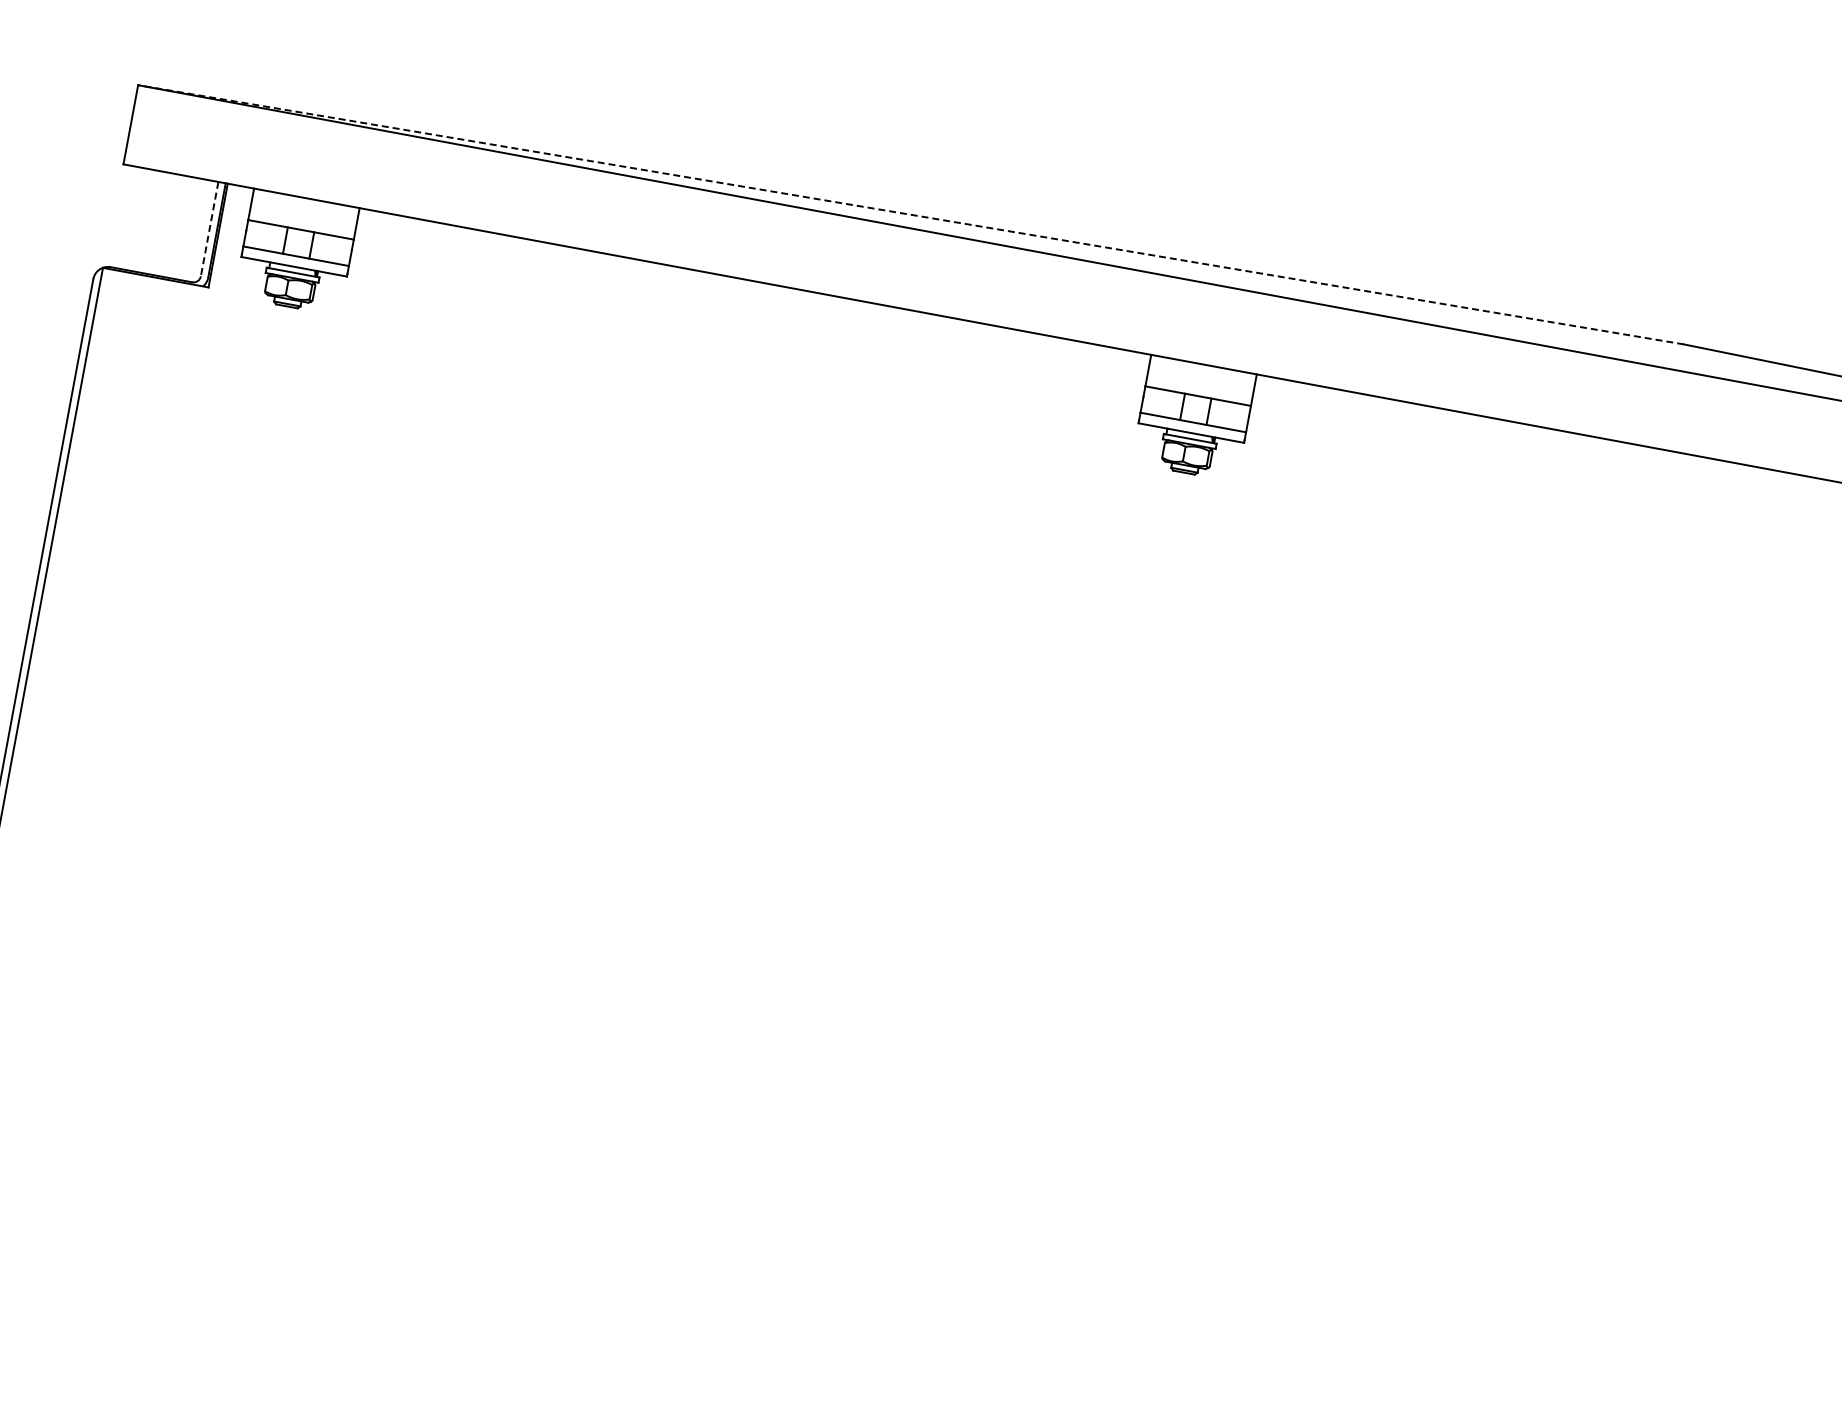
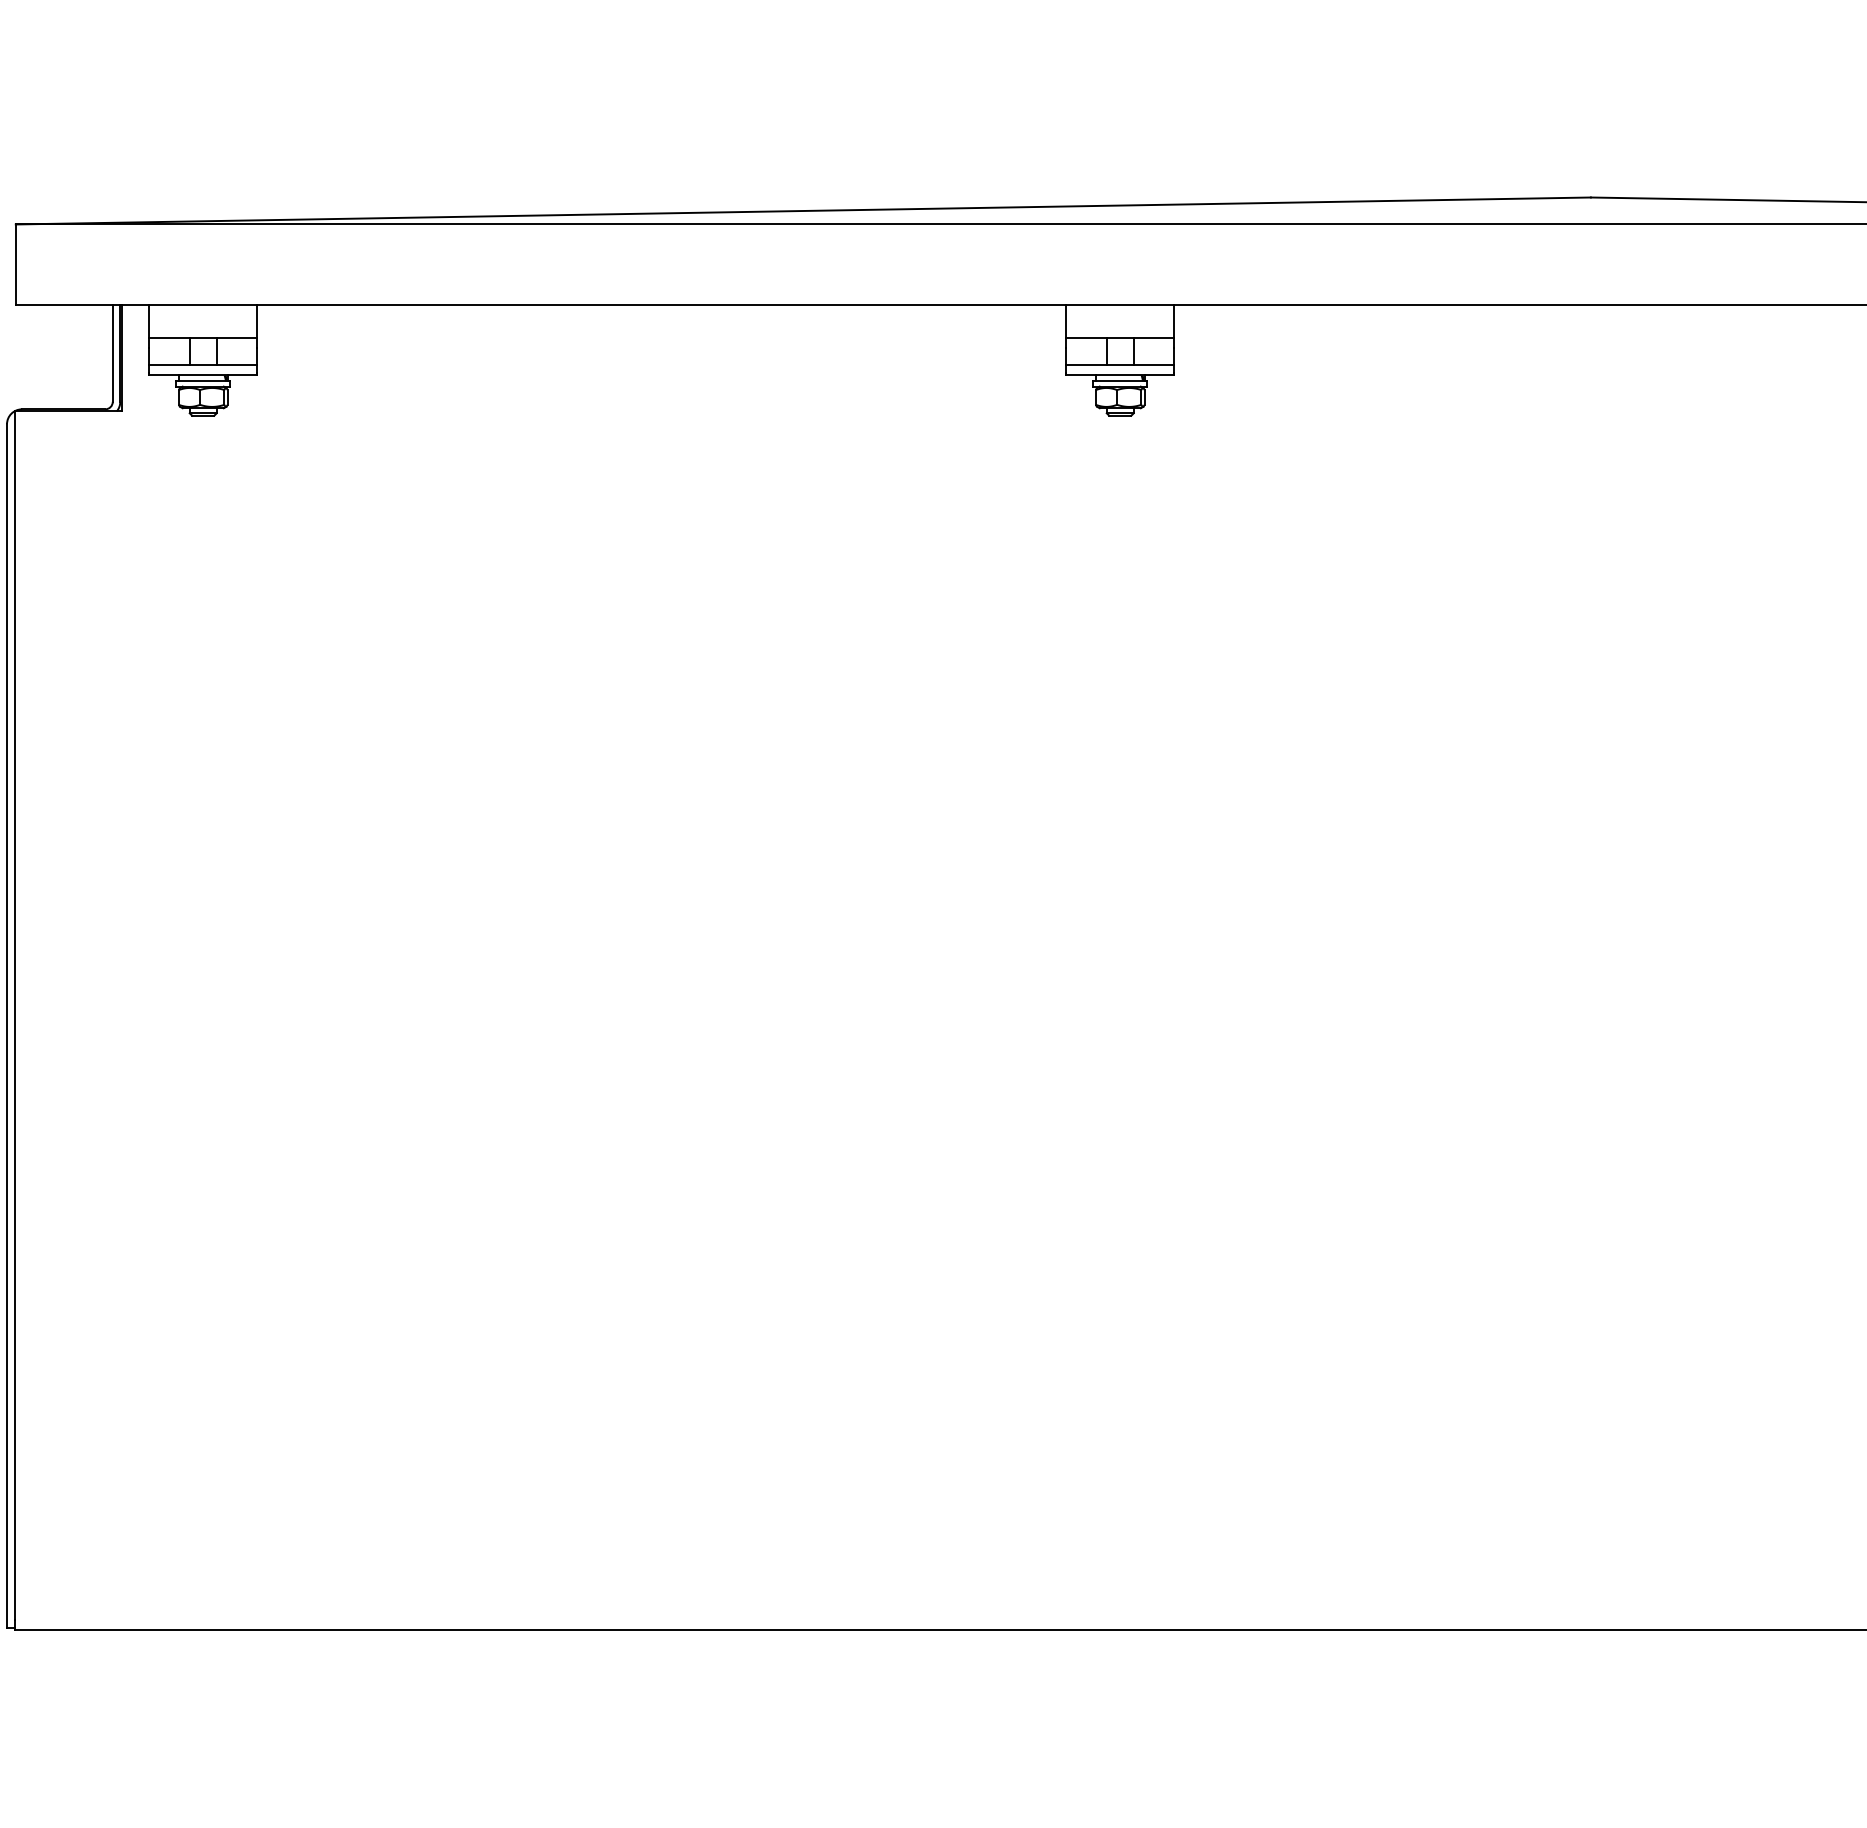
line: (911, 215) -> (803, 211), dashed -> solid
line: (209, 229) -> (112, 354), dashed -> solid

